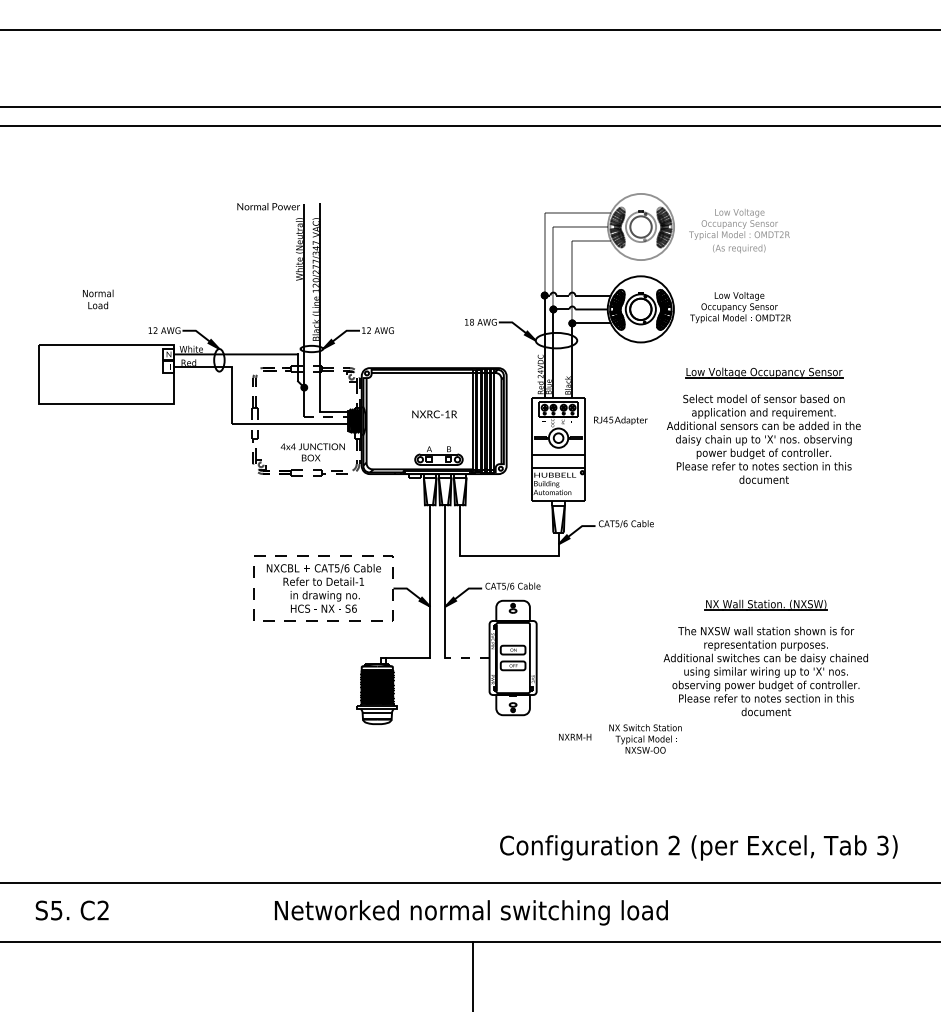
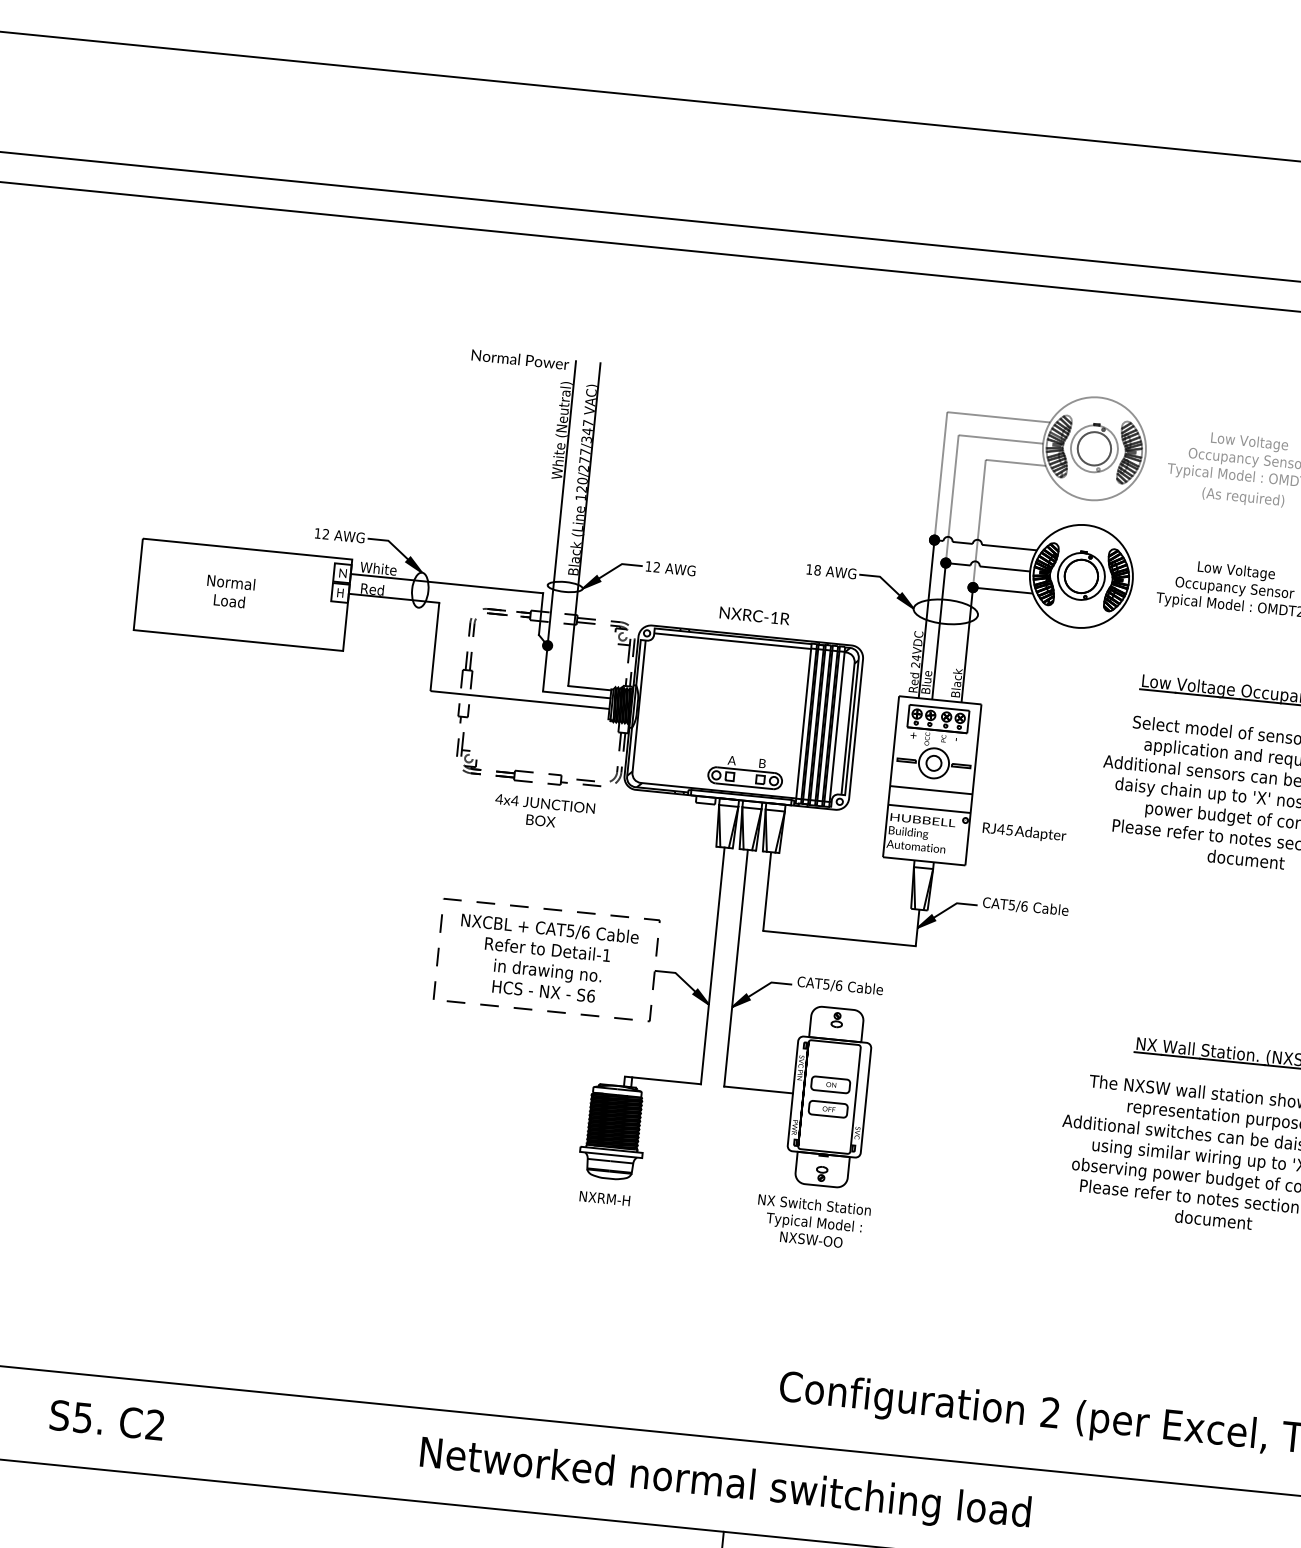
text: (98, 299) -> (230, 591), moved
text: (434, 414) -> (754, 616), moved
line: (326, 417) -> (577, 695), dashed -> solid
text: (620, 420) -> (1023, 832), moved
text: (312, 452) -> (543, 812), moved
line: (466, 658) -> (757, 1090), dashed -> solid
text: (575, 736) -> (605, 1197), moved
text: (645, 738) -> (812, 1221), moved

